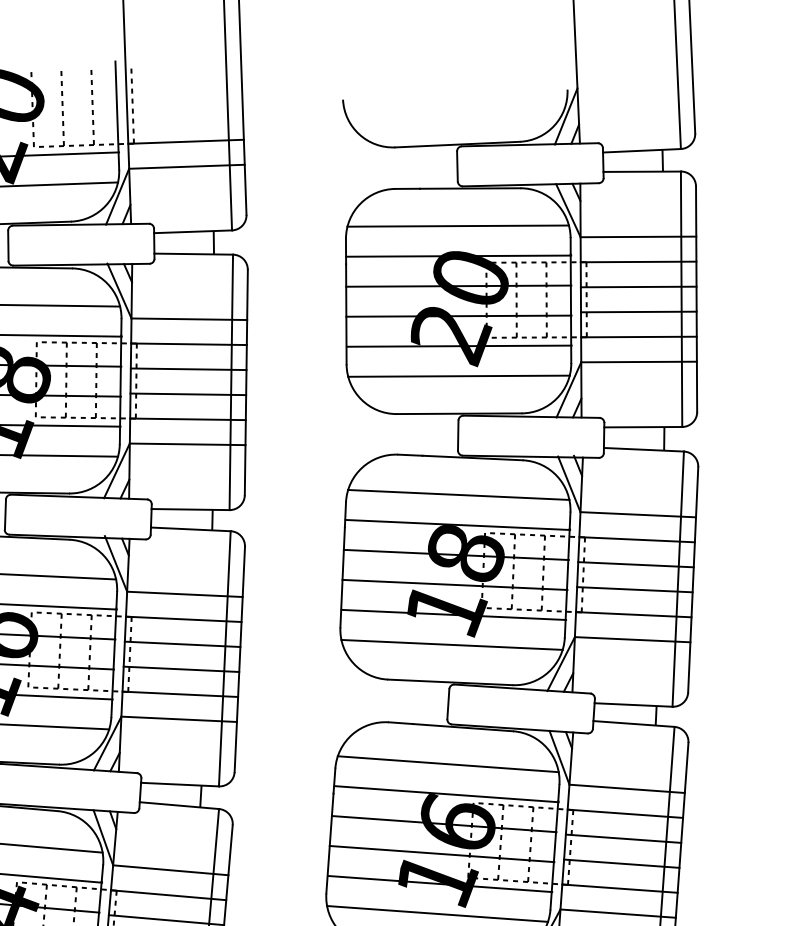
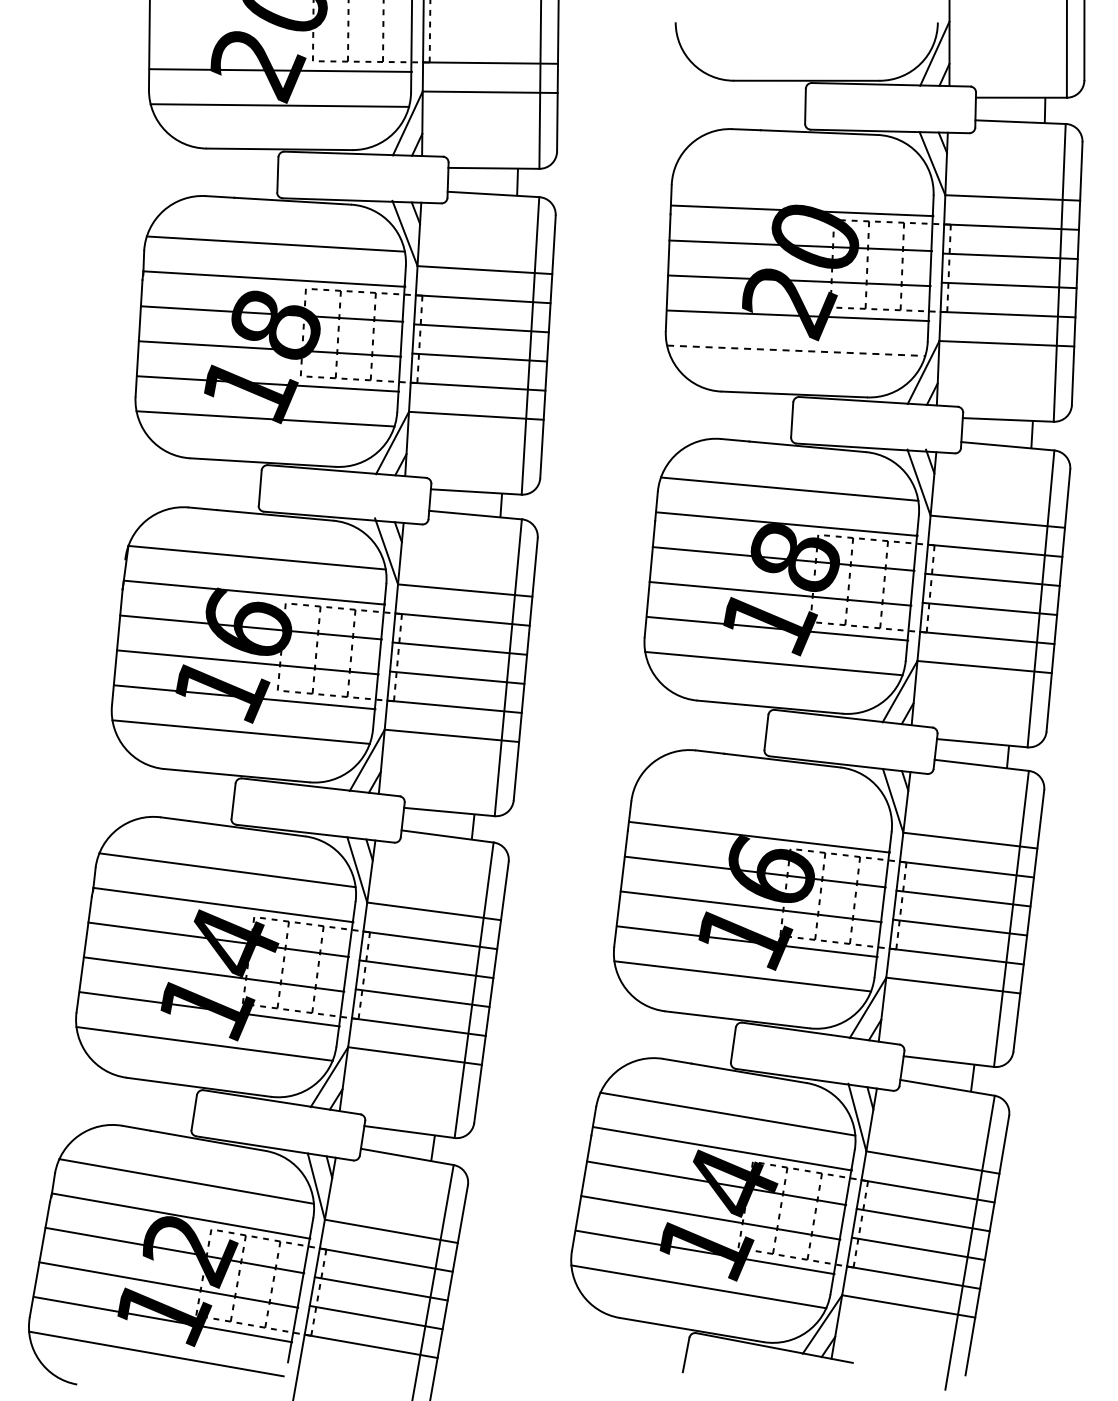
line: (458, 225) -> (803, 175), removed
line: (459, 375) -> (796, 350), solid -> dashed
line: (447, 764) -> (762, 802), removed

